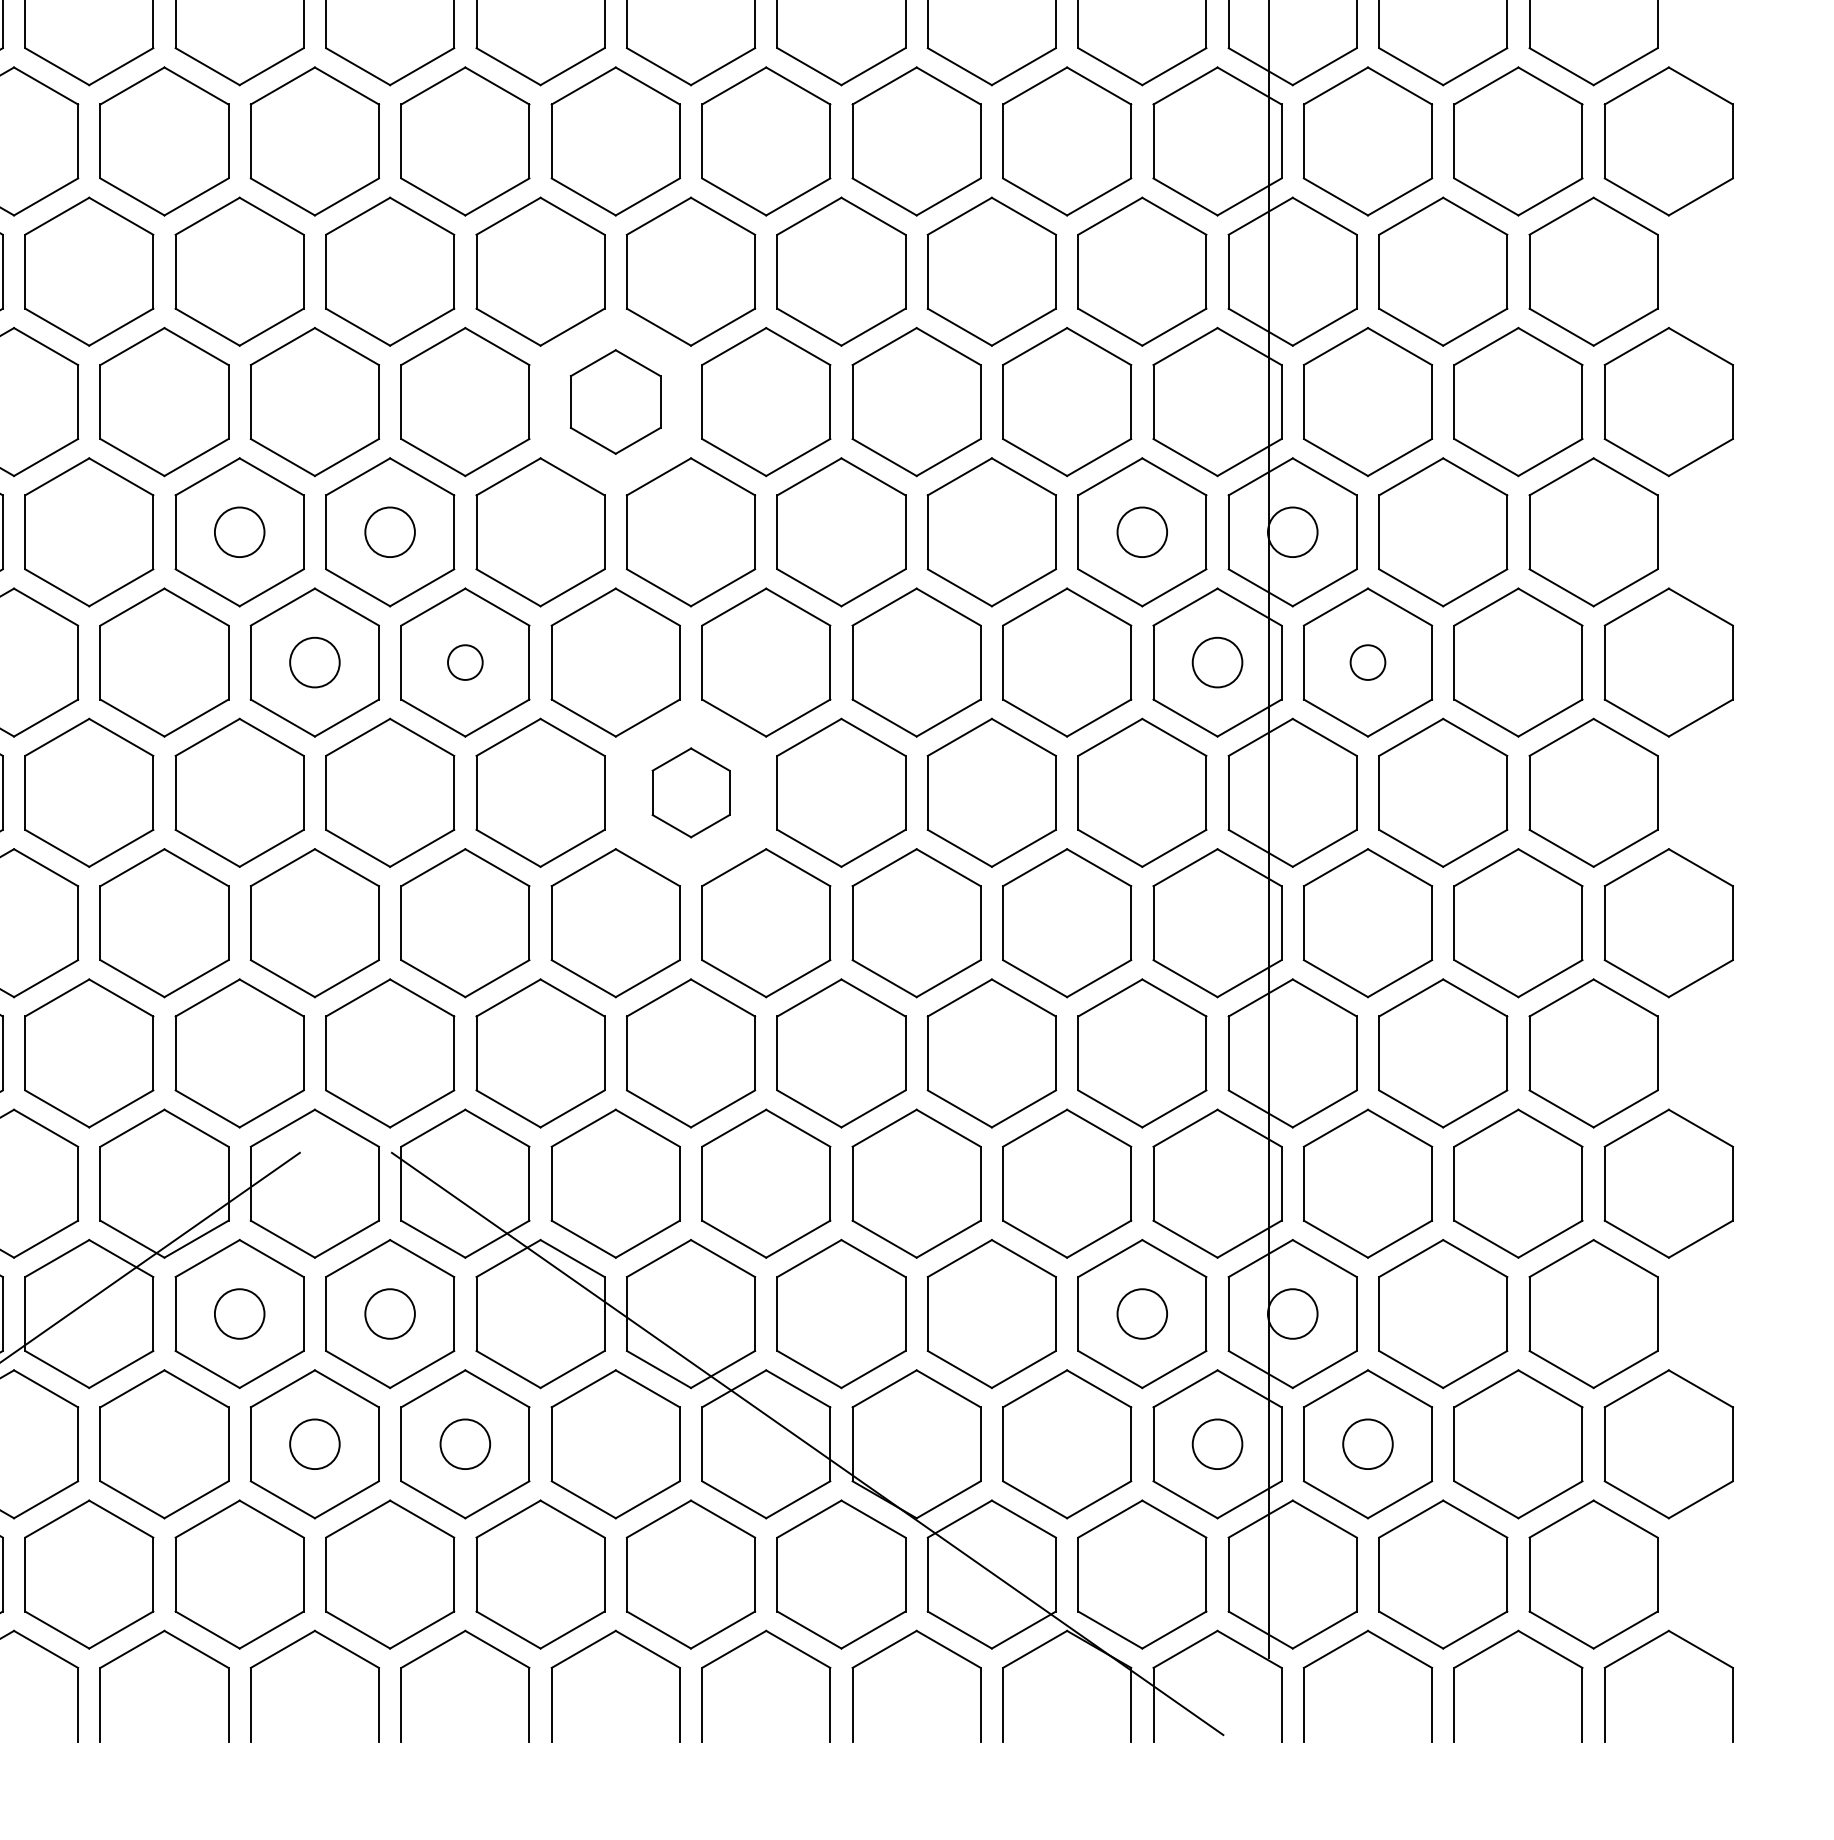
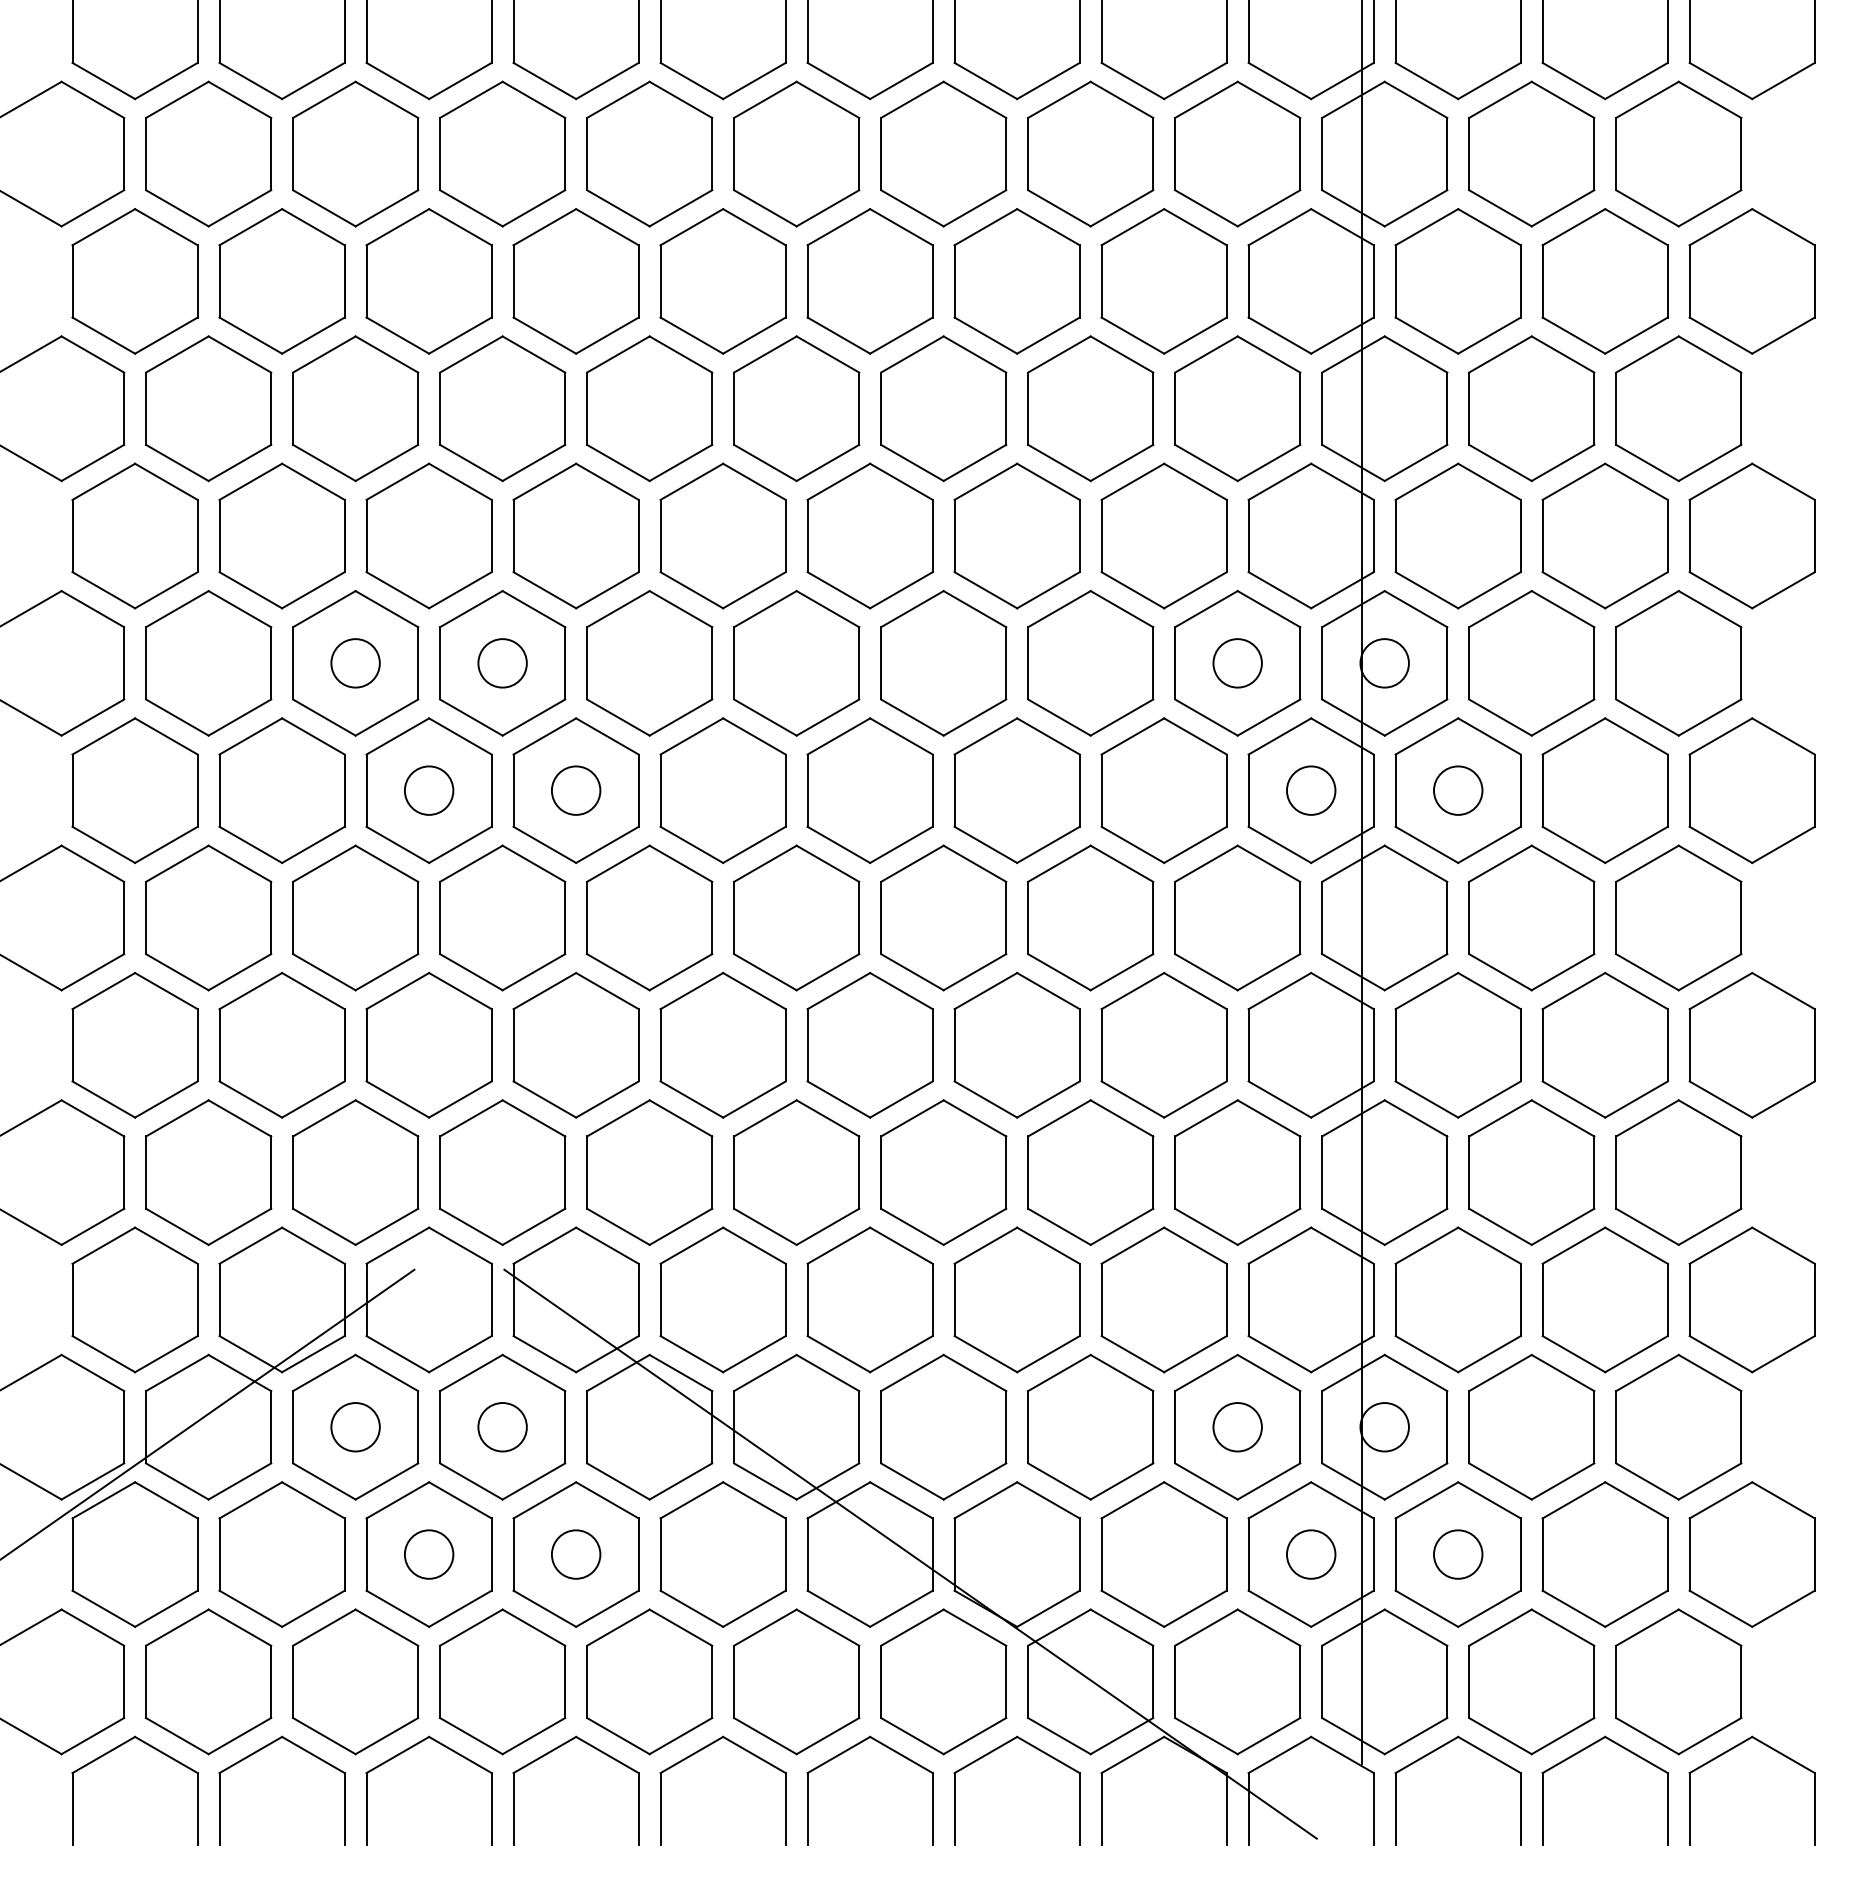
part: (615, 401) -> (722, 535), size x1.43
circle: (464, 662) -> (575, 790), size x1.43
circle: (1367, 662) -> (1457, 790), size x1.43
part: (690, 792) -> (796, 917), size x1.67

